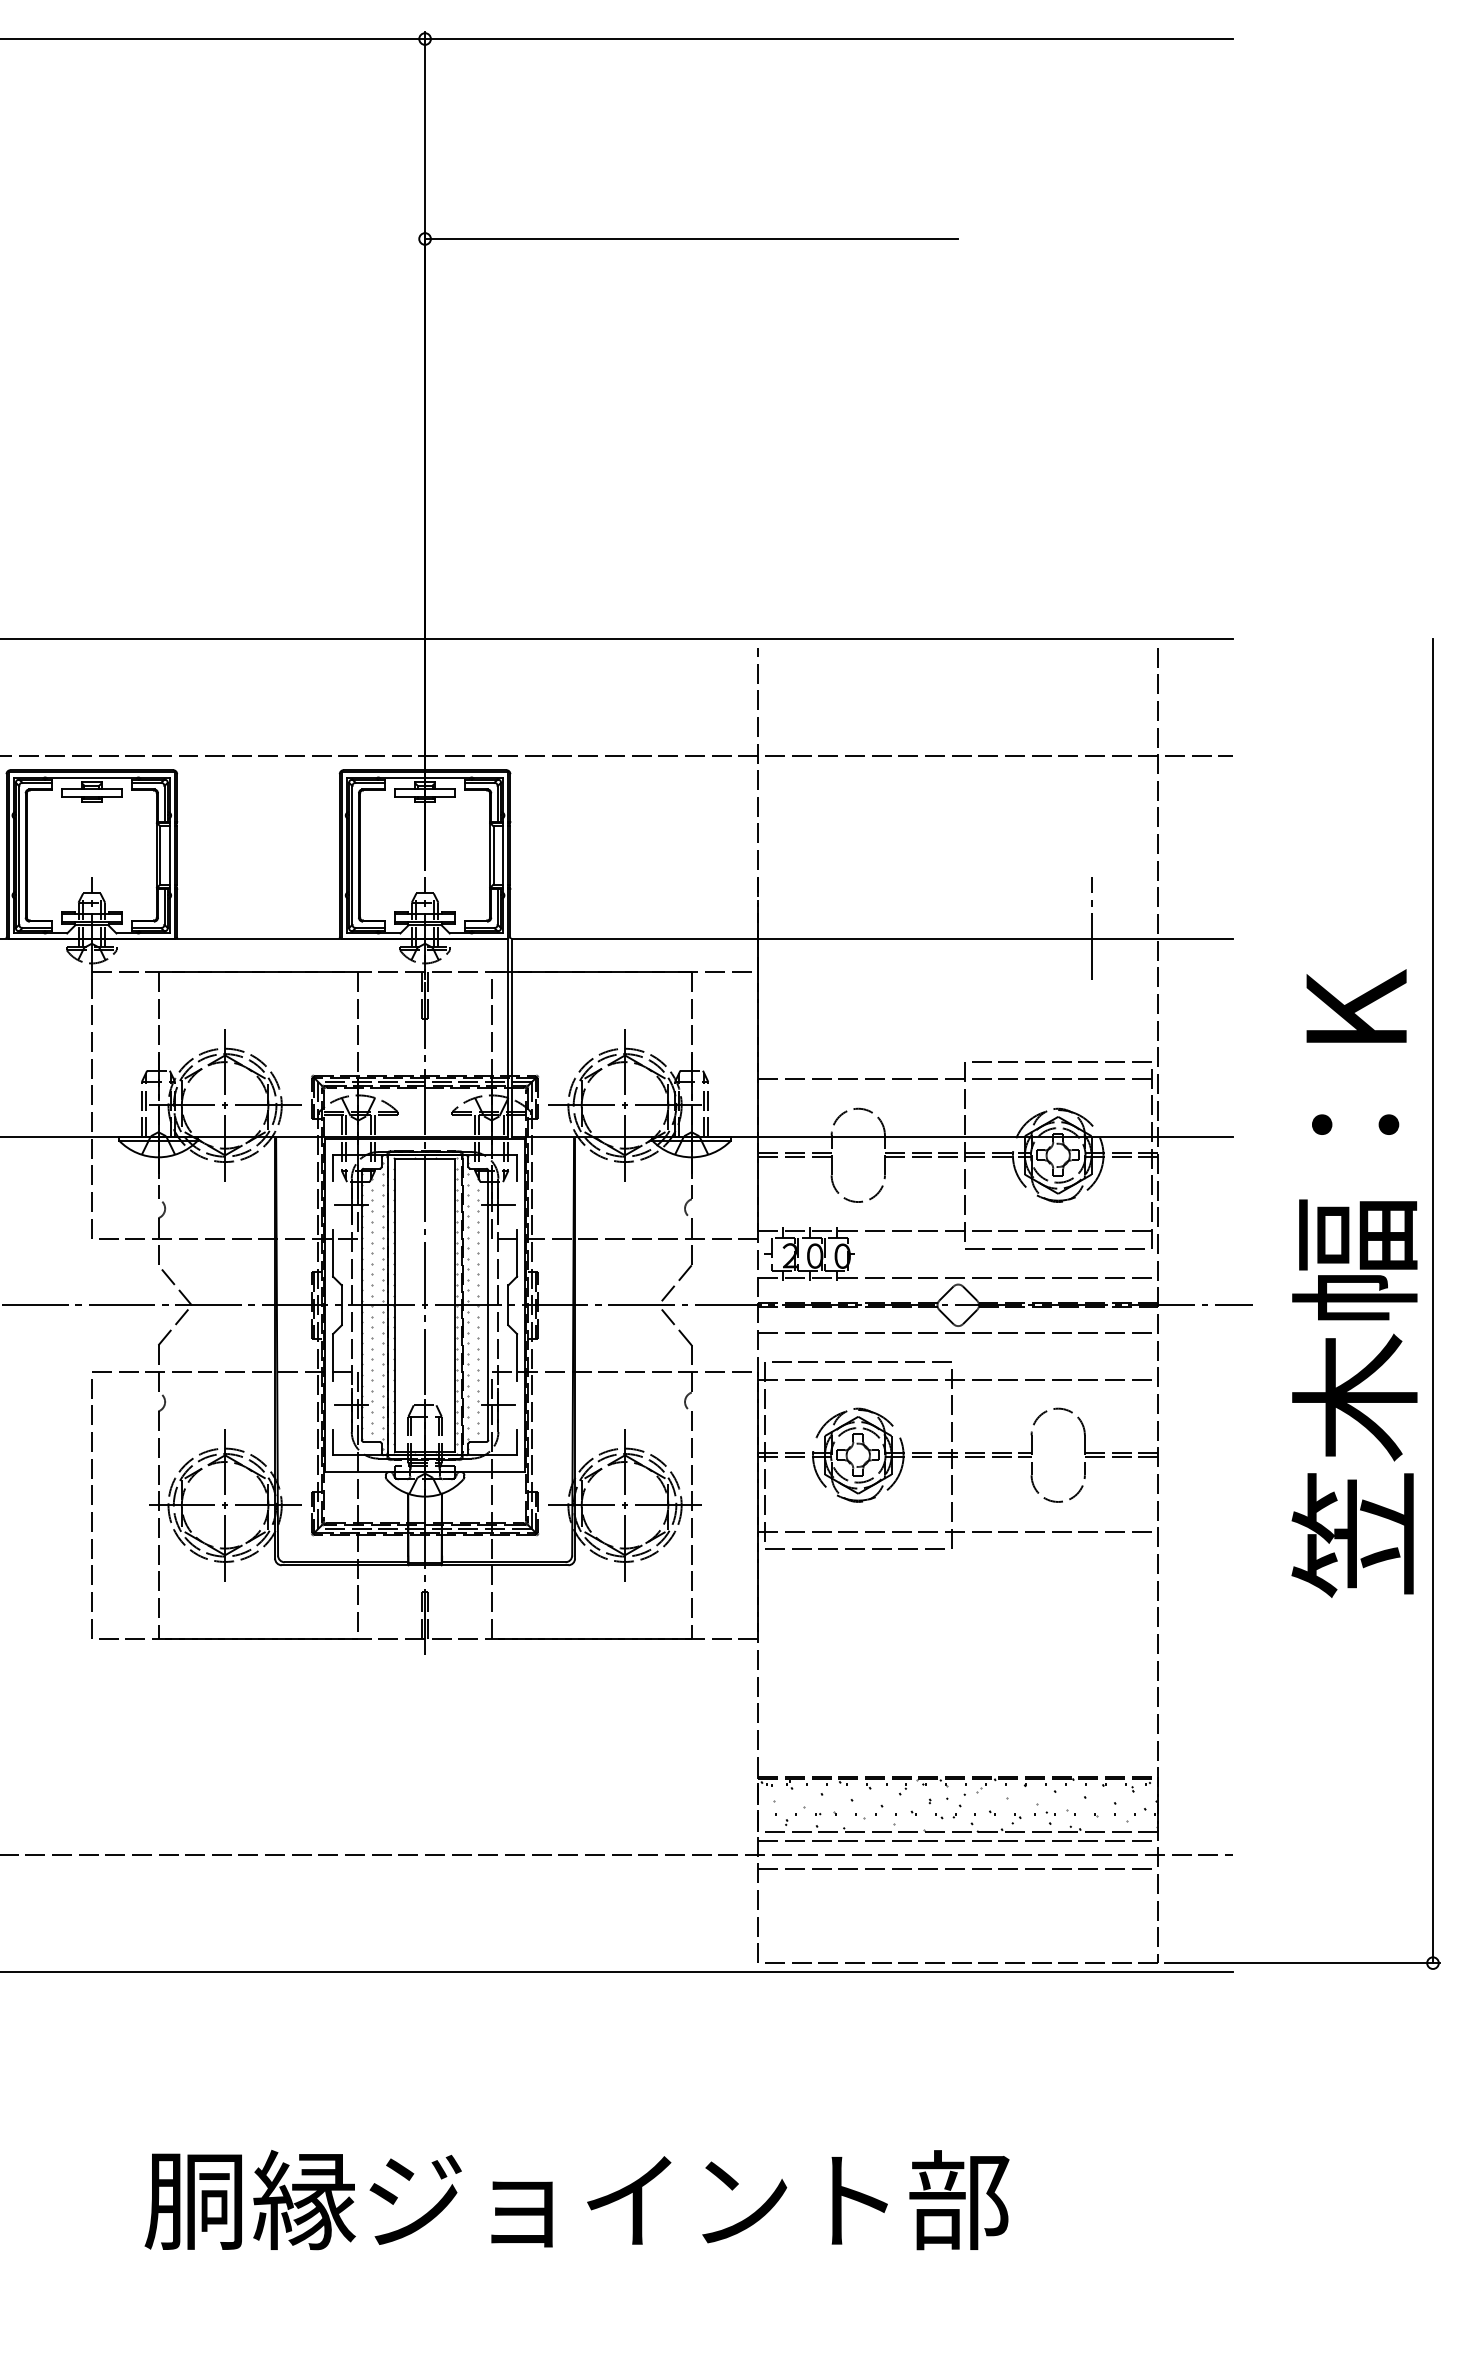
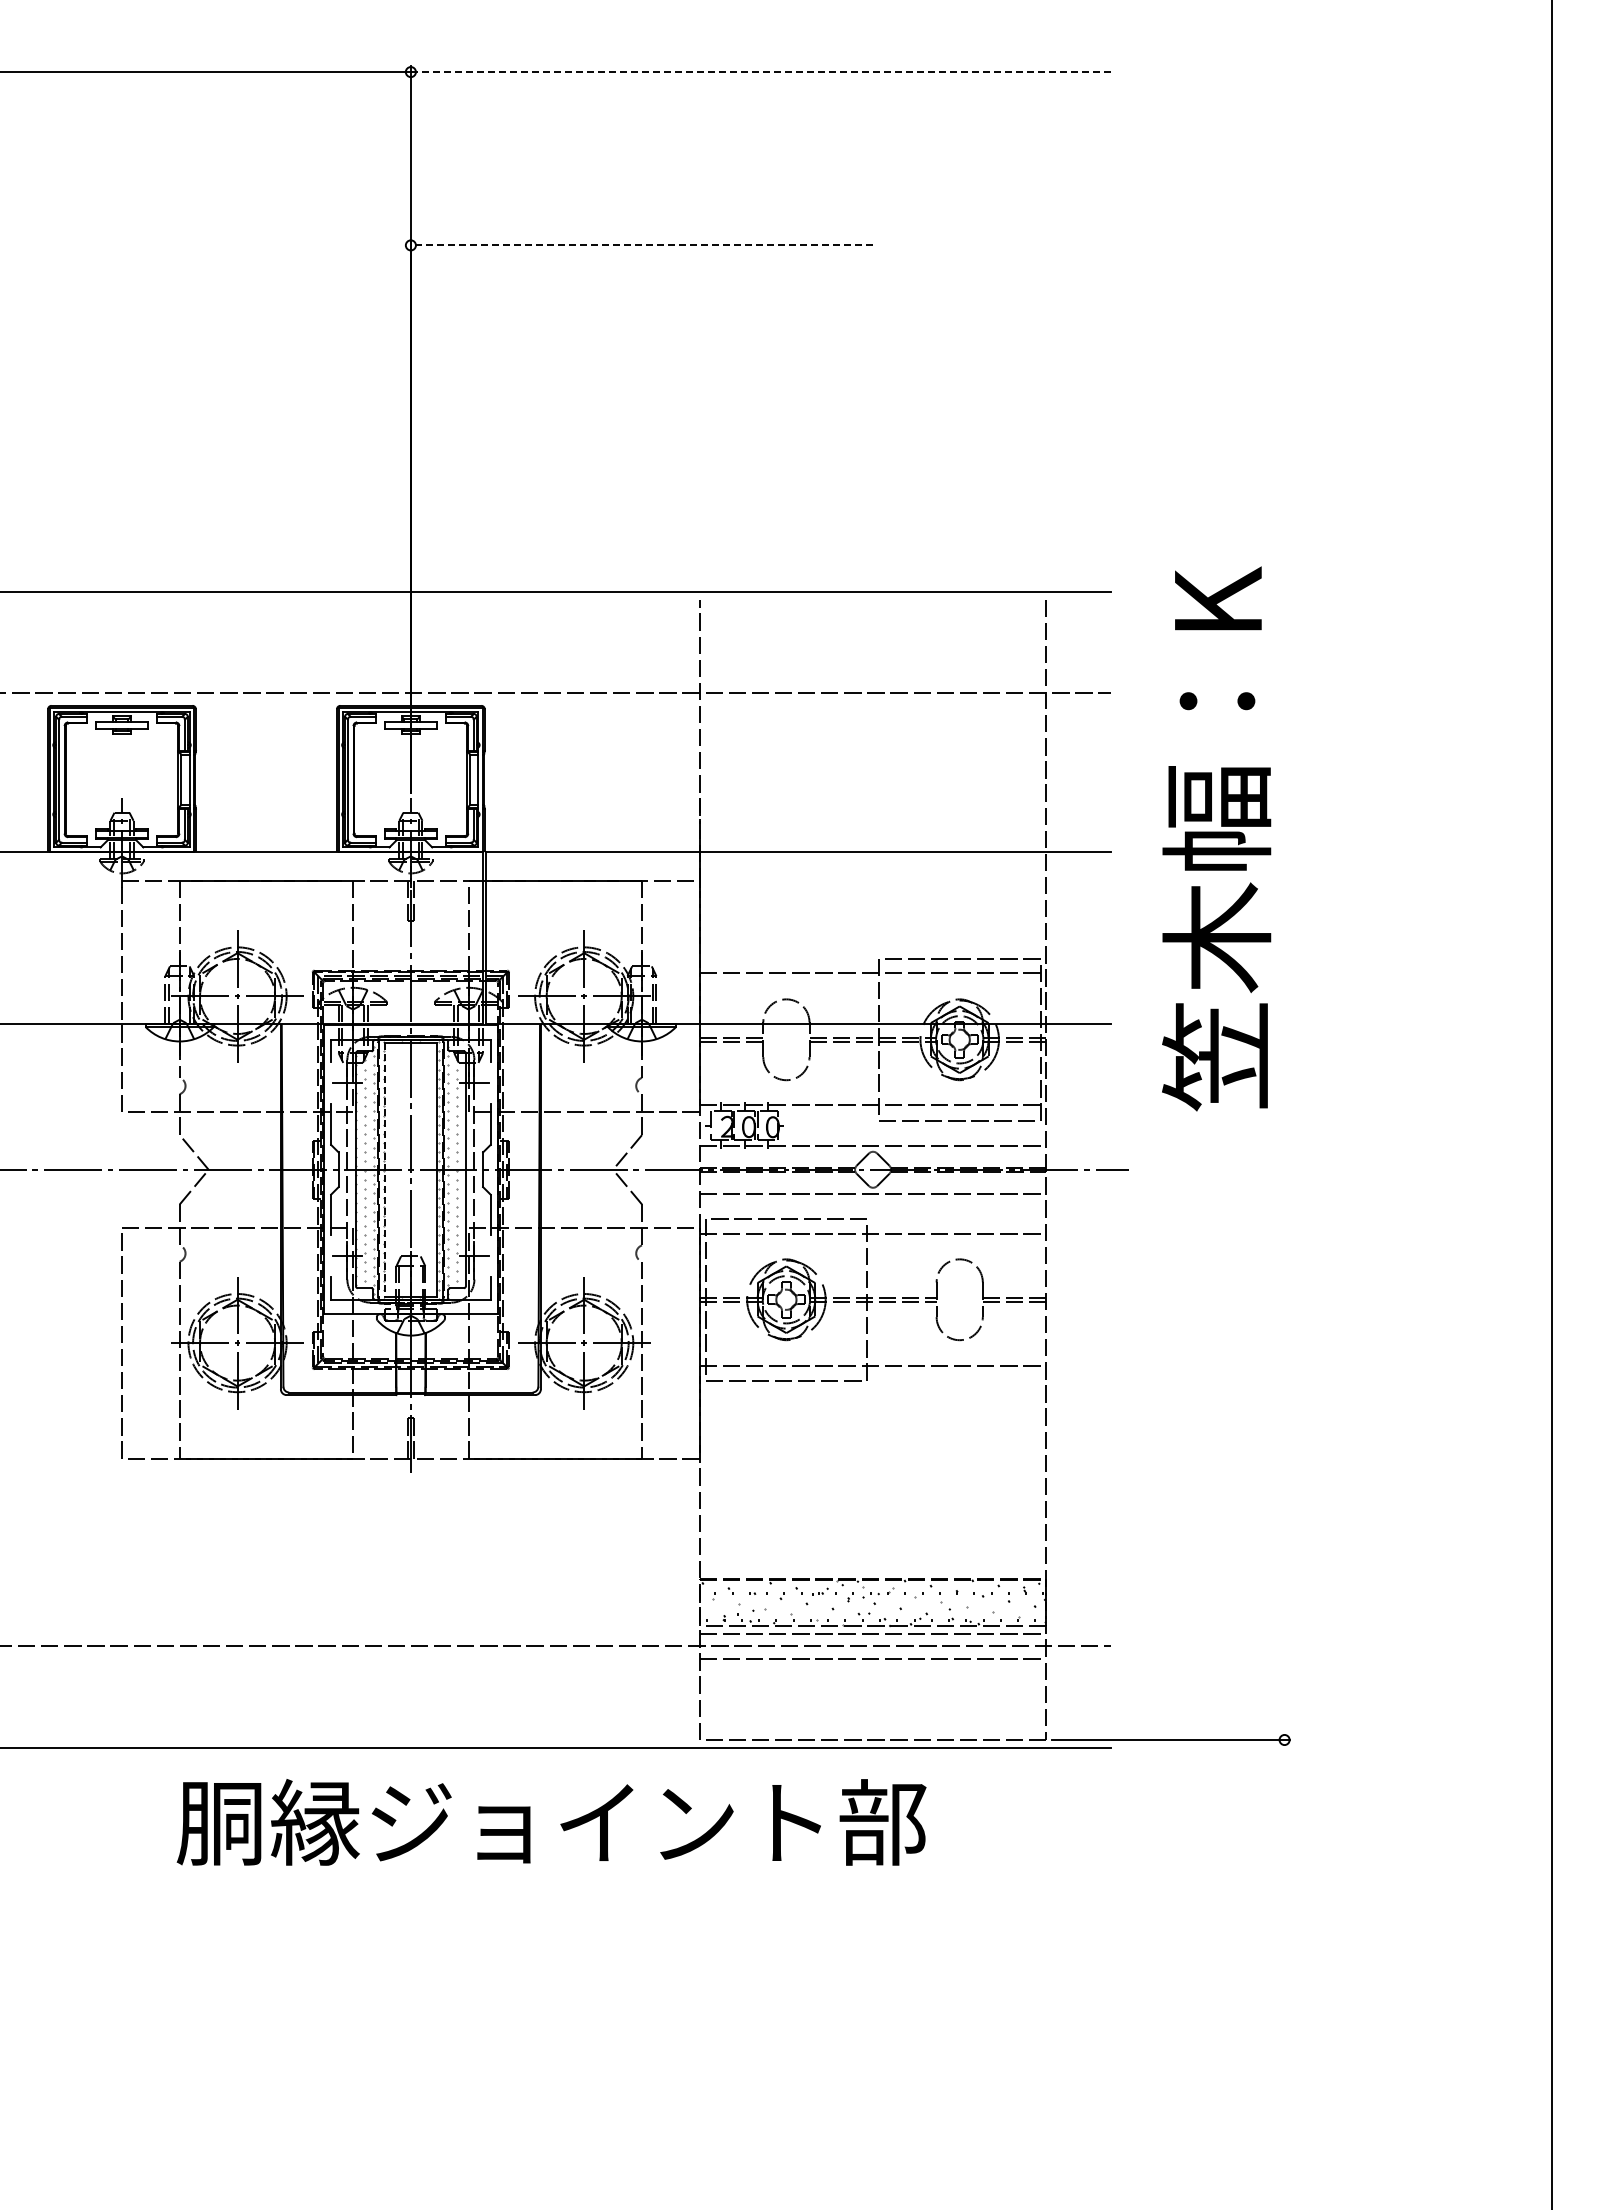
line: (829, 39) -> (761, 72), solid -> dashed
line: (691, 239) -> (641, 245), solid -> dashed
line: (1091, 927) -> (988, 842), removed
text: (1354, 1283) -> (1216, 838), moved
line: (1432, 1301) -> (1284, 1166), removed
line: (394, 1306) -> (384, 1170), solid -> dashed
text: (576, 2200) -> (551, 1822), moved

